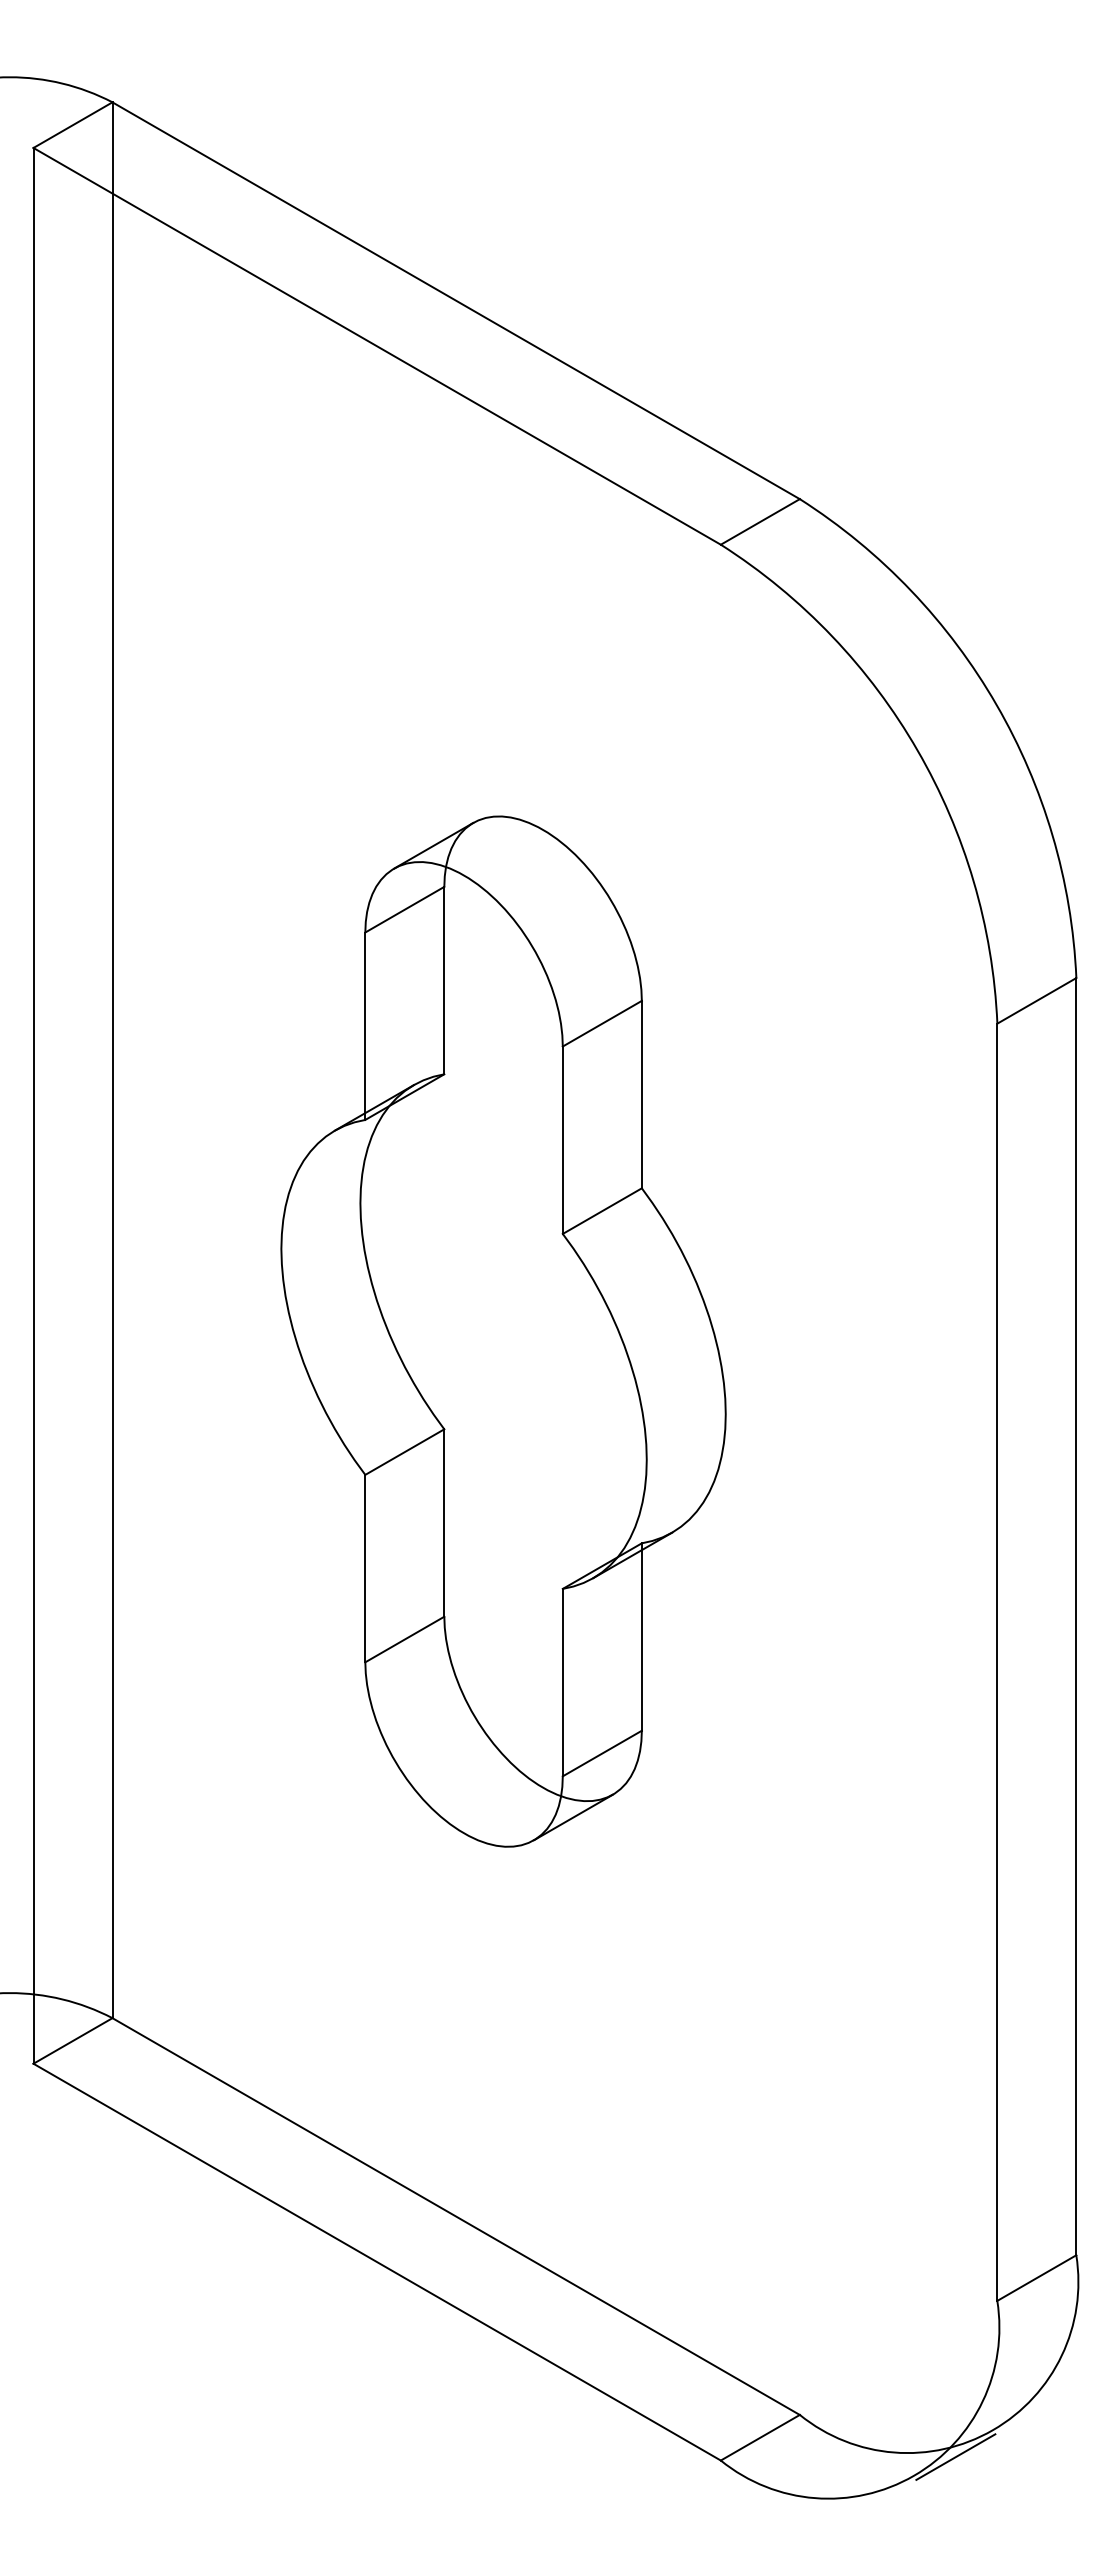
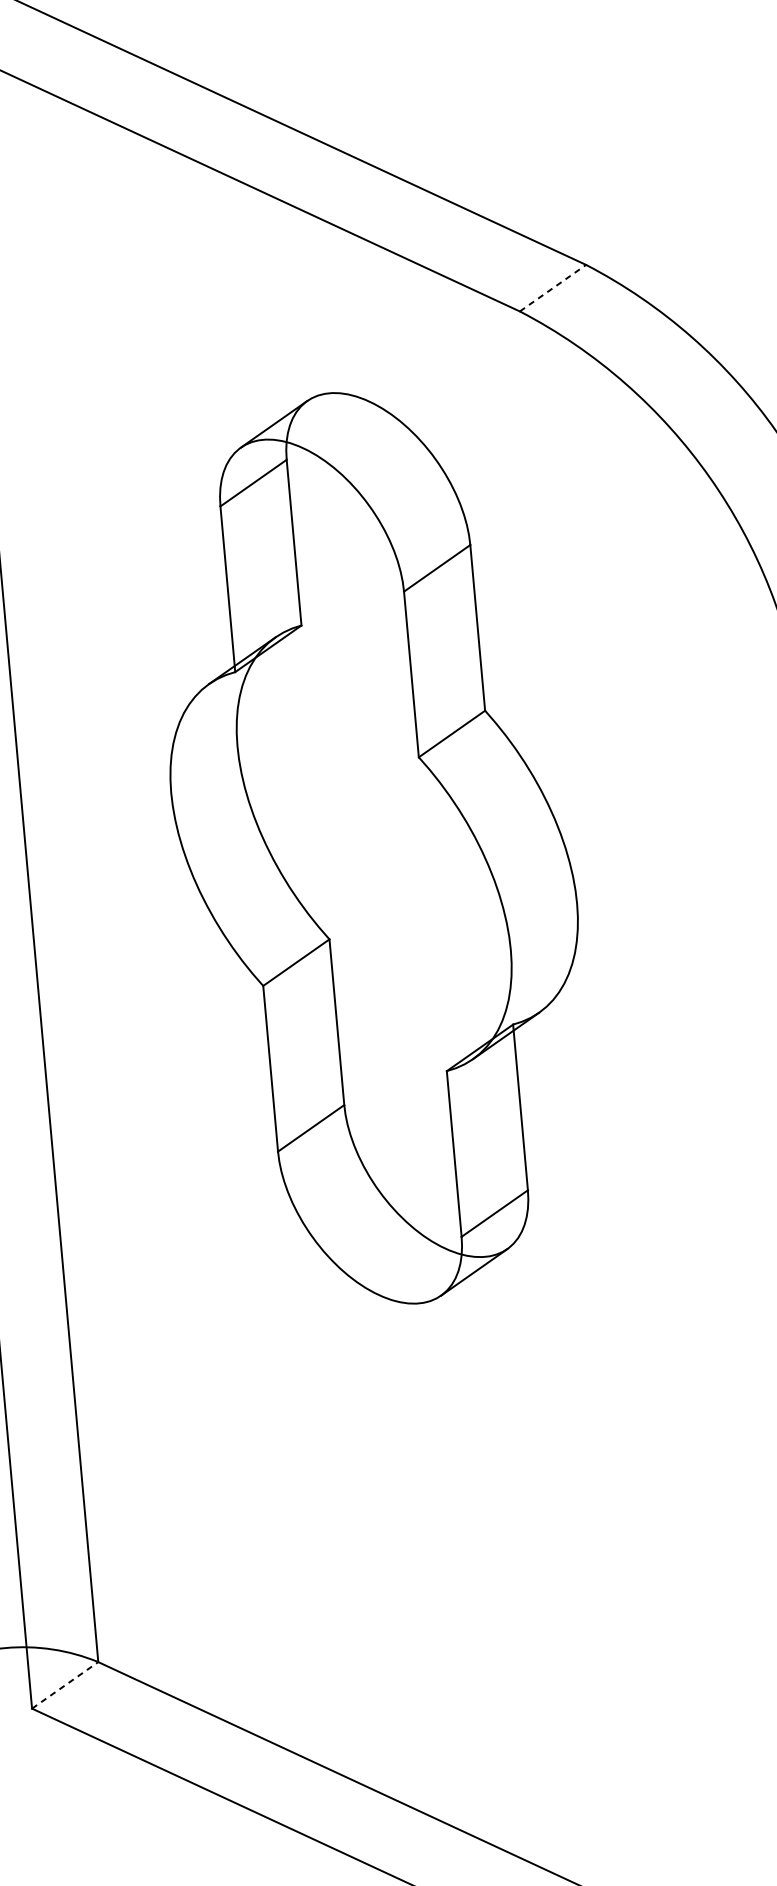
line: (760, 521) -> (553, 287), solid -> dashed
part: (503, 1331) -> (374, 848), moved
line: (73, 2040) -> (65, 1684), solid -> dashed

